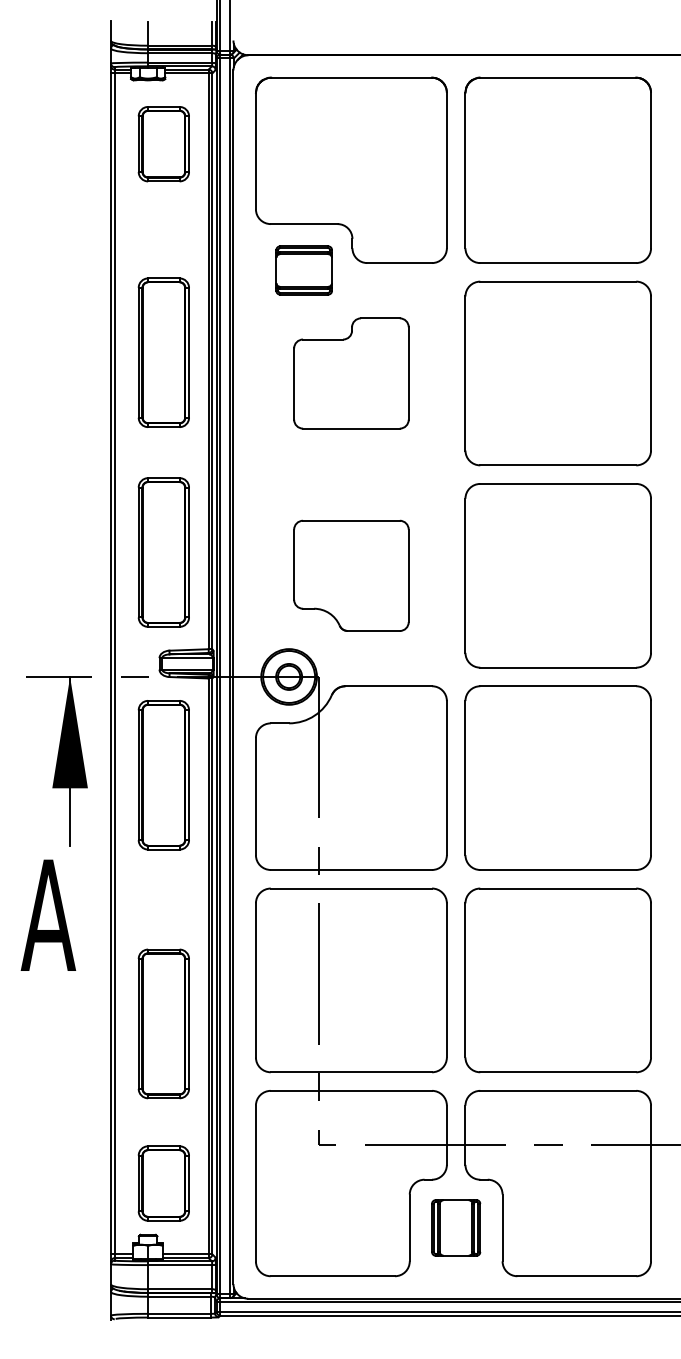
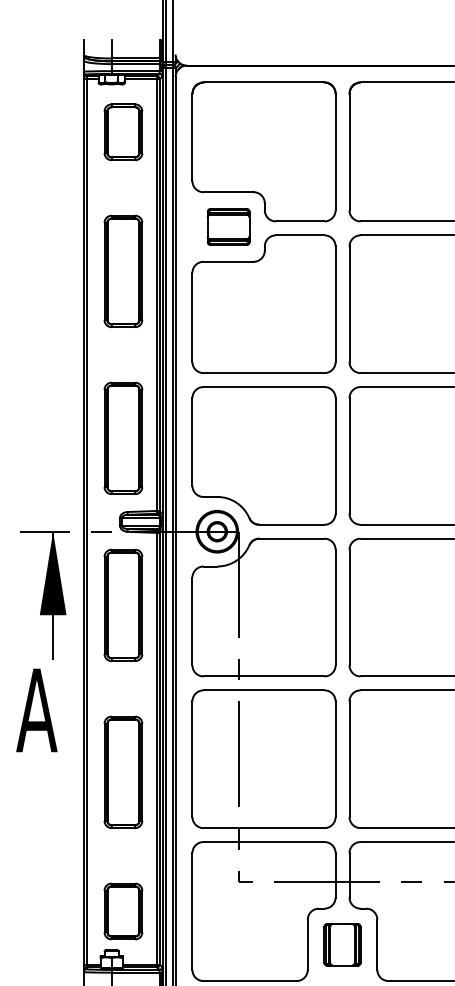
part: (163, 352) -> (123, 271), moved
part: (351, 373) -> (264, 304), size x1.67
part: (351, 575) -> (264, 455), size x1.67
part: (163, 1023) -> (123, 772), moved

